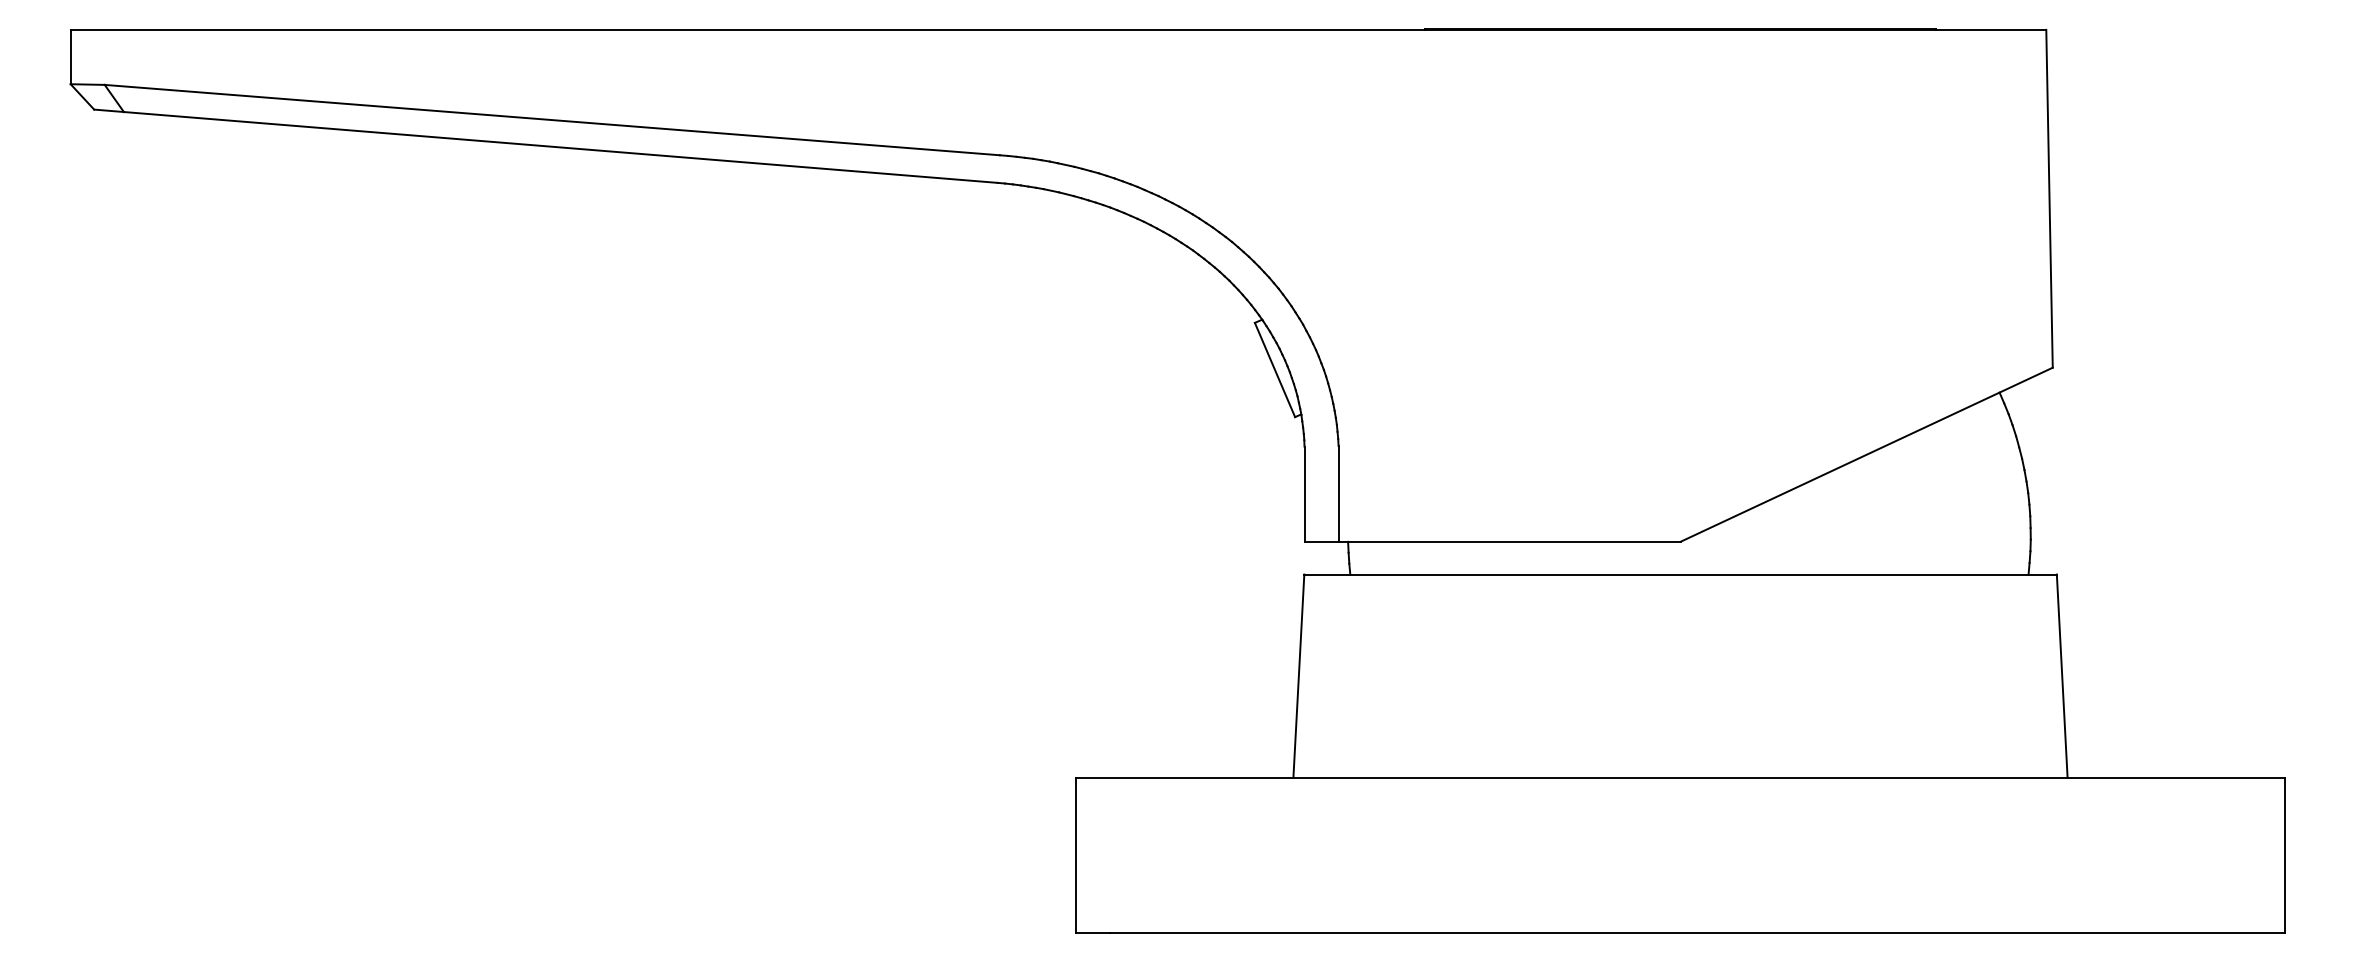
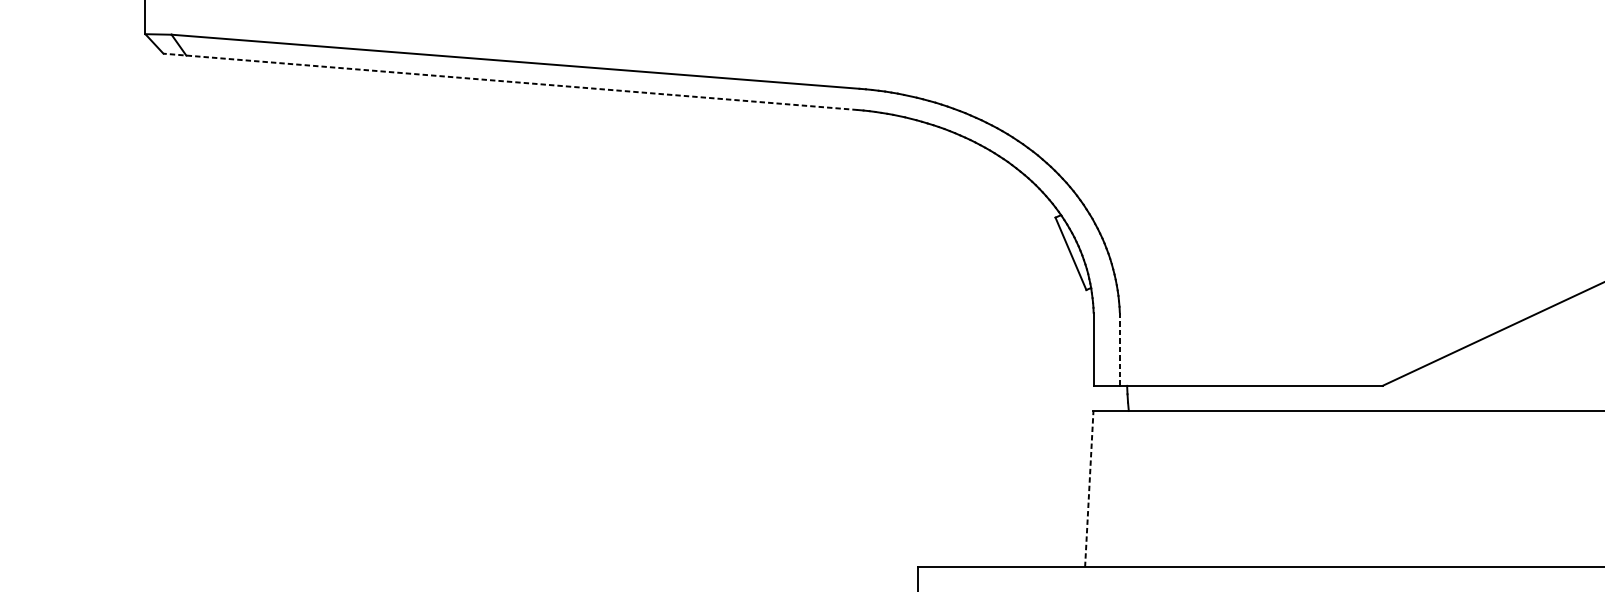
line: (545, 146) -> (510, 82), solid -> dashed
line: (1338, 493) -> (1119, 348), solid -> dashed
line: (1298, 676) -> (1089, 489), solid -> dashed

